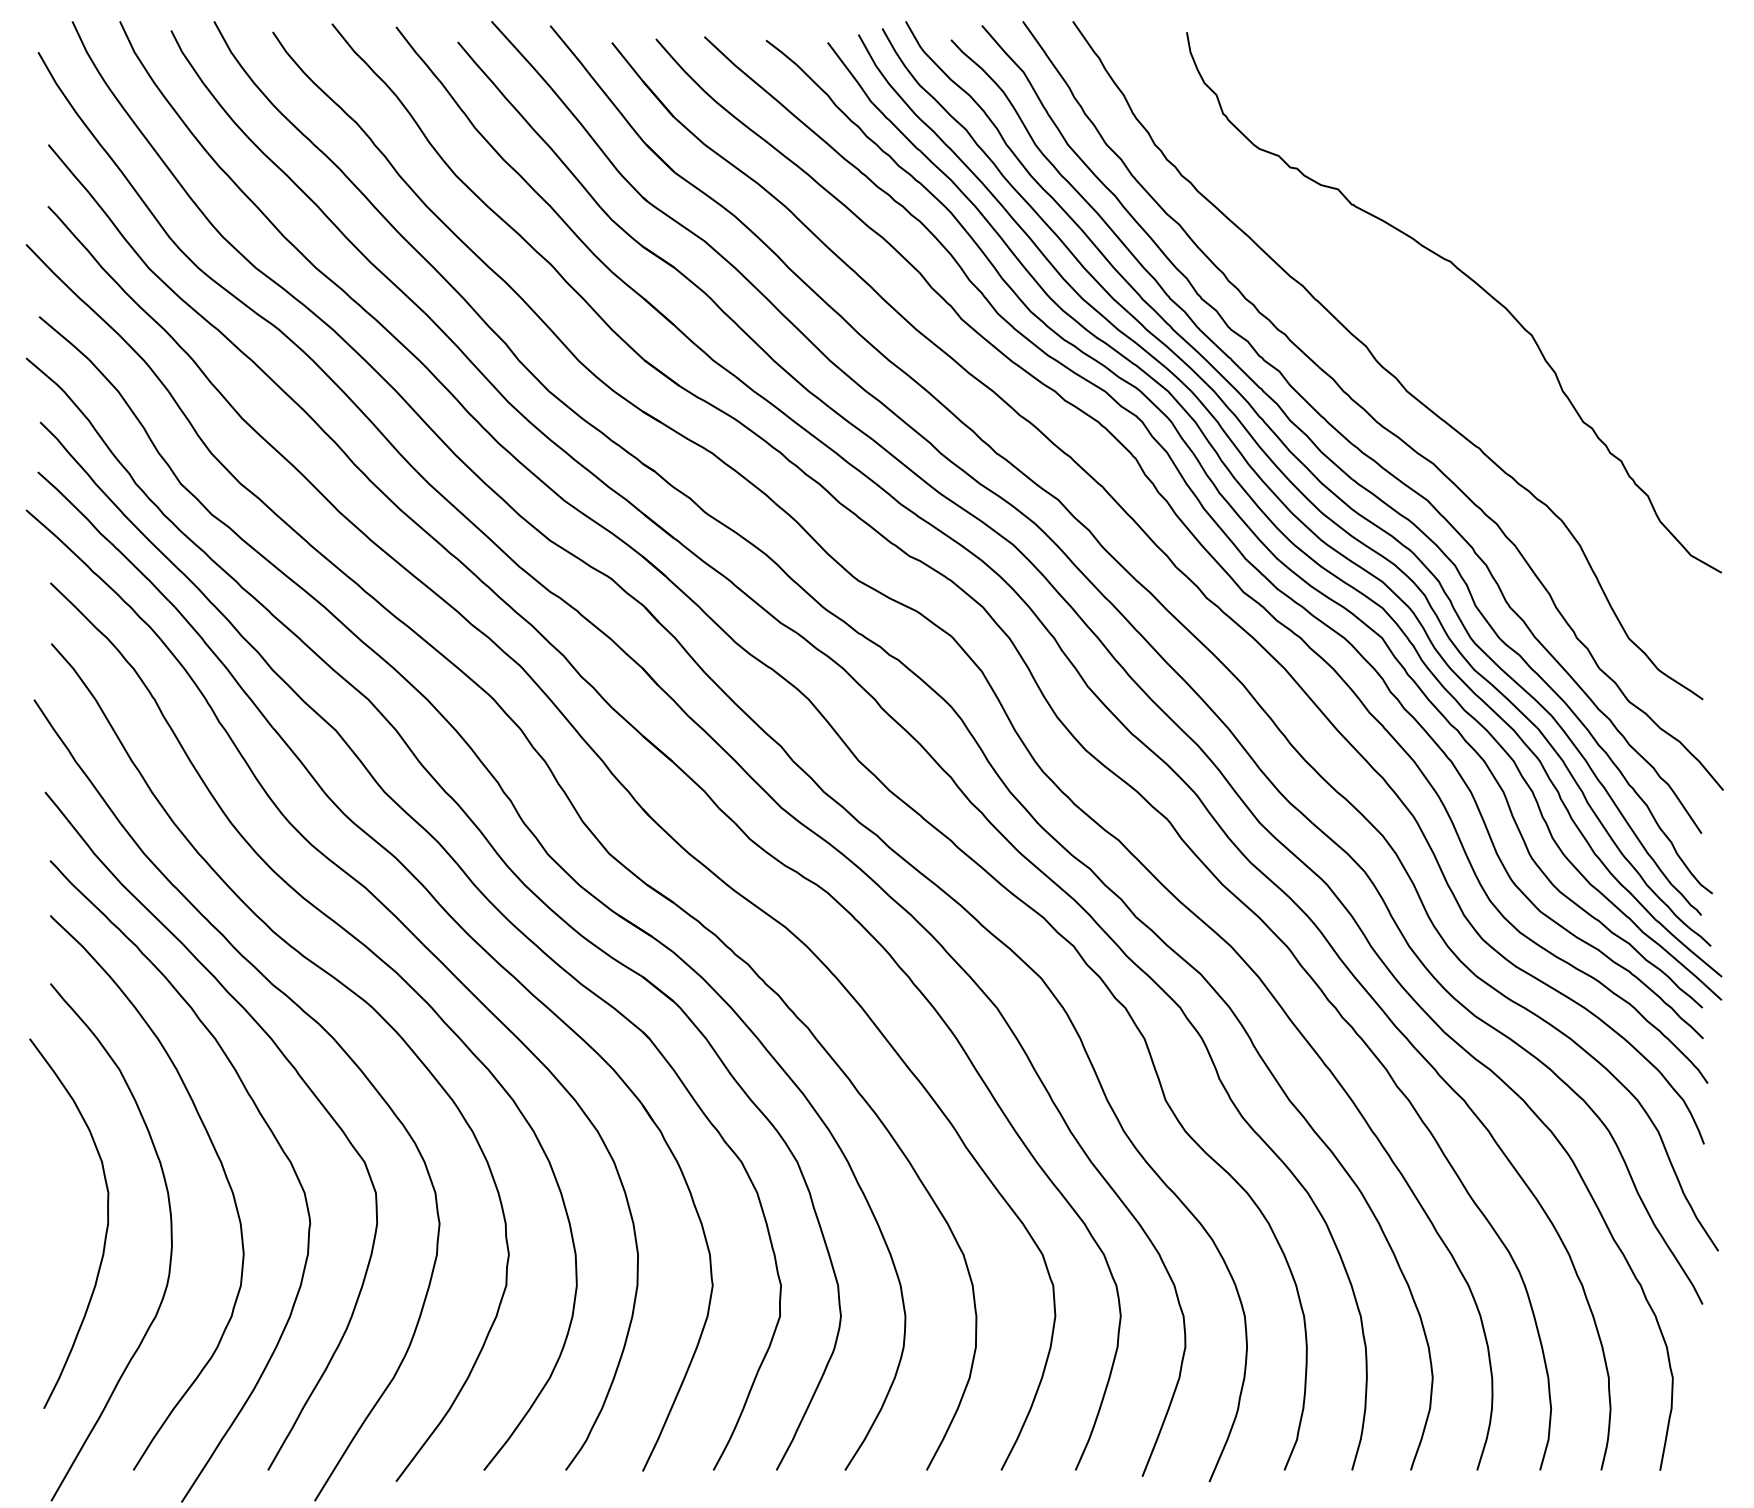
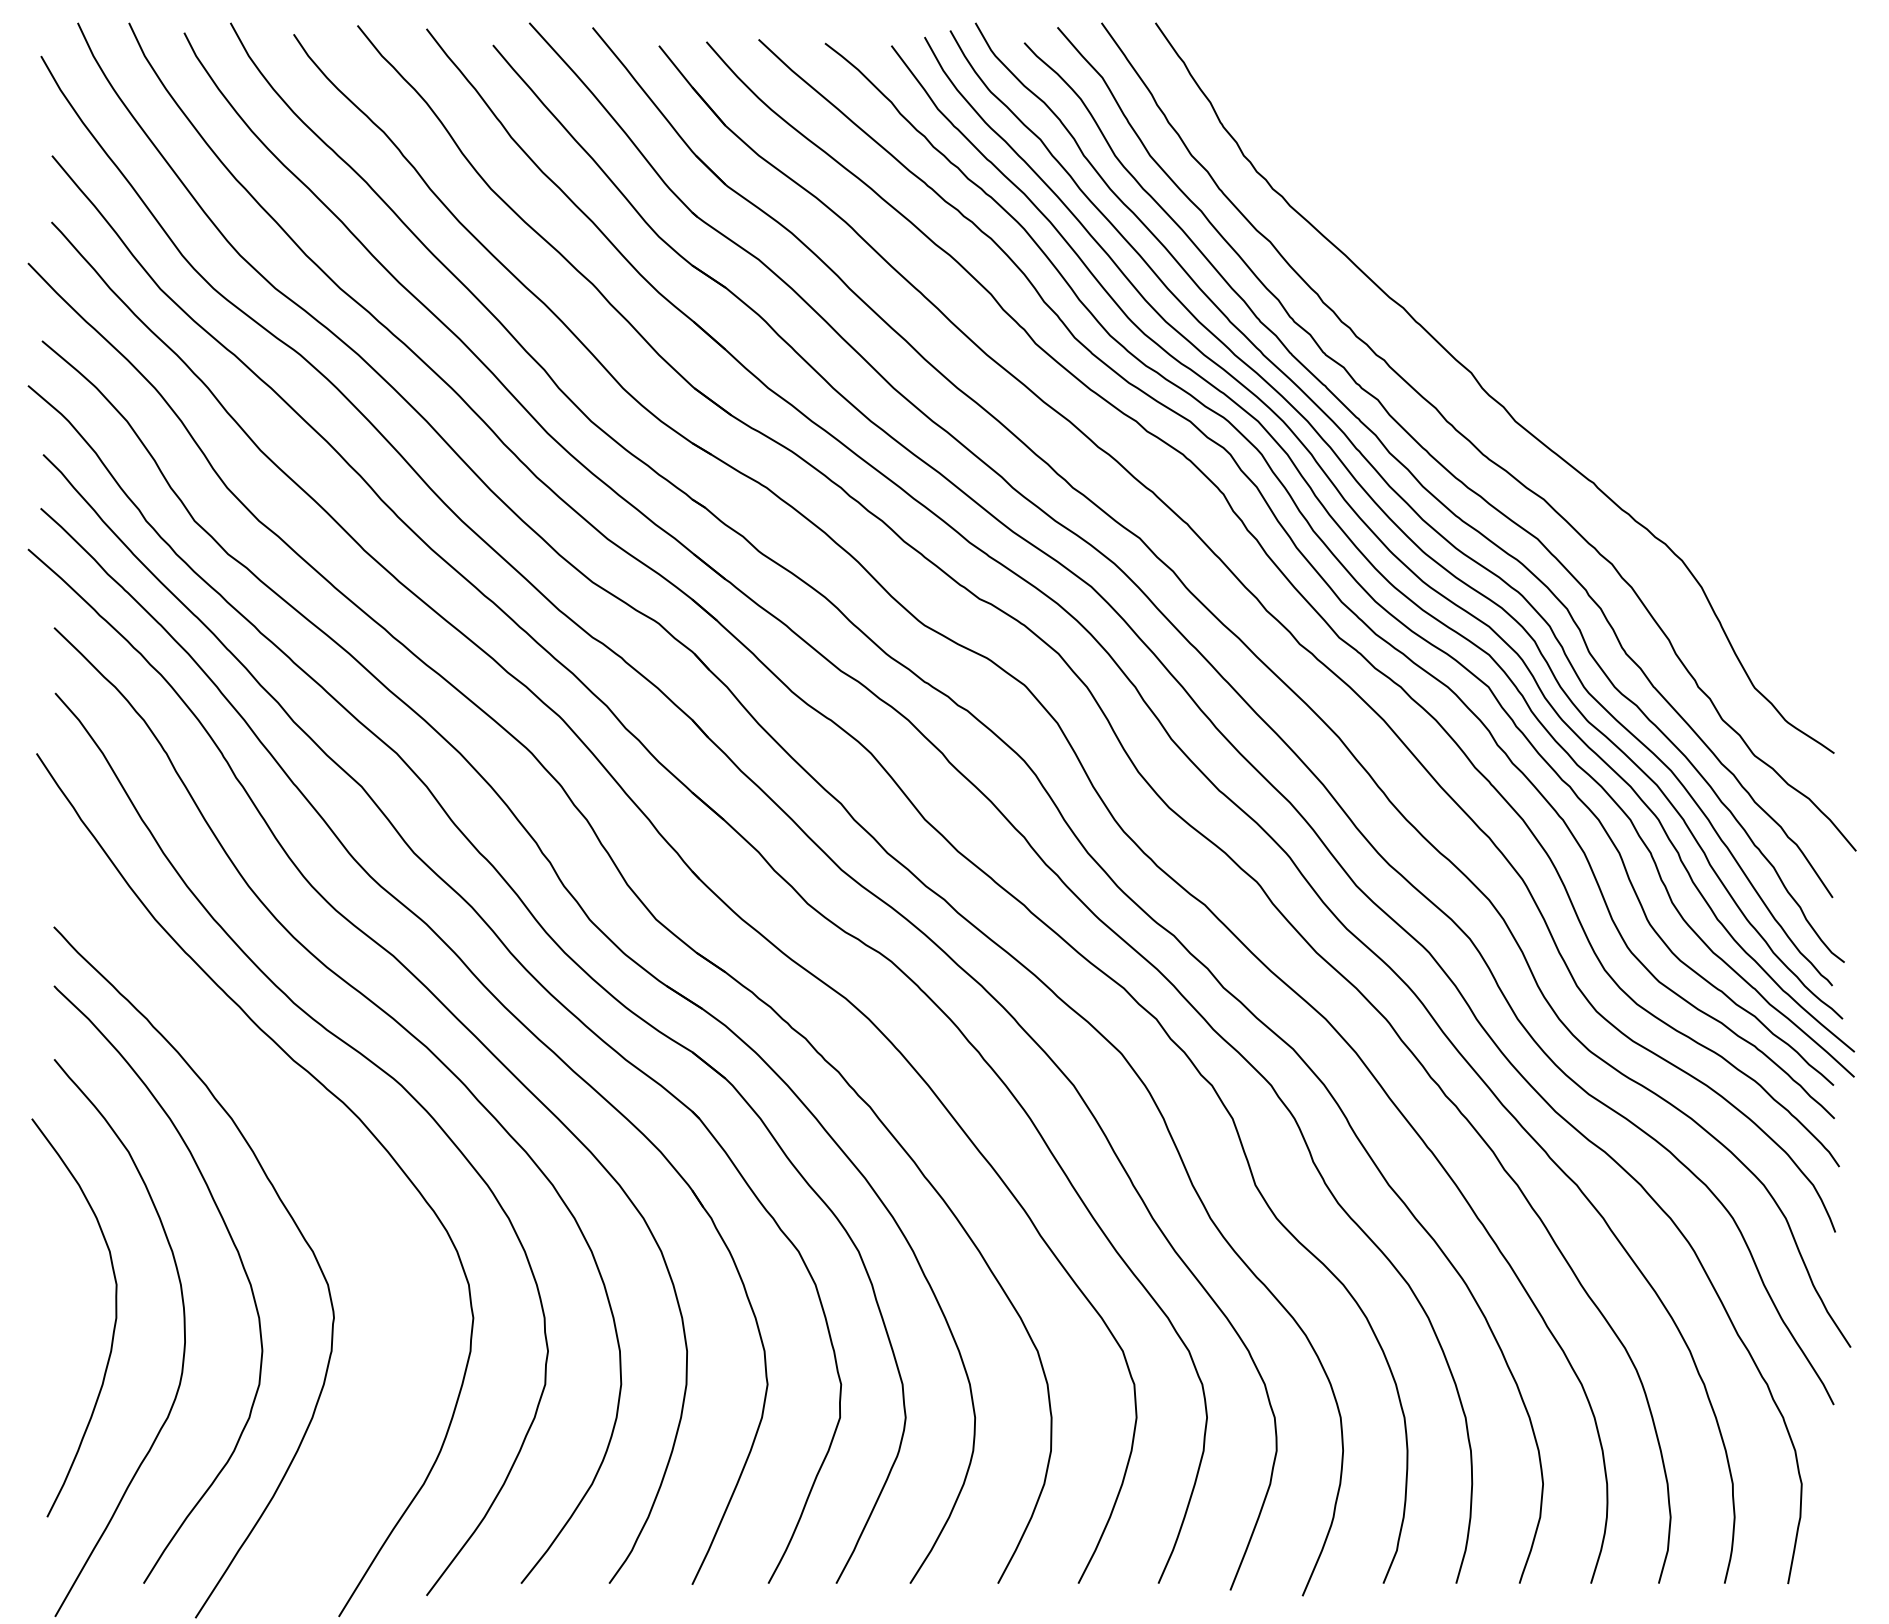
curve: (1469, 279) -> (1582, 300), removed
curve: (288, 1062) -> (310, 1144), removed

